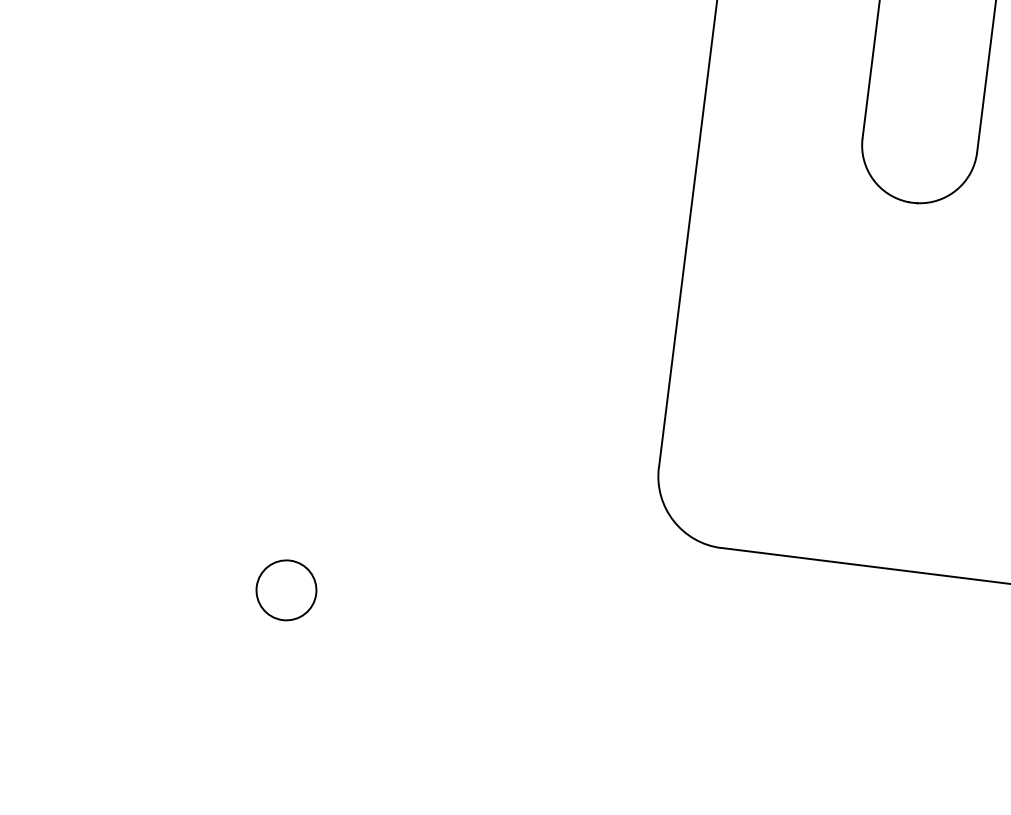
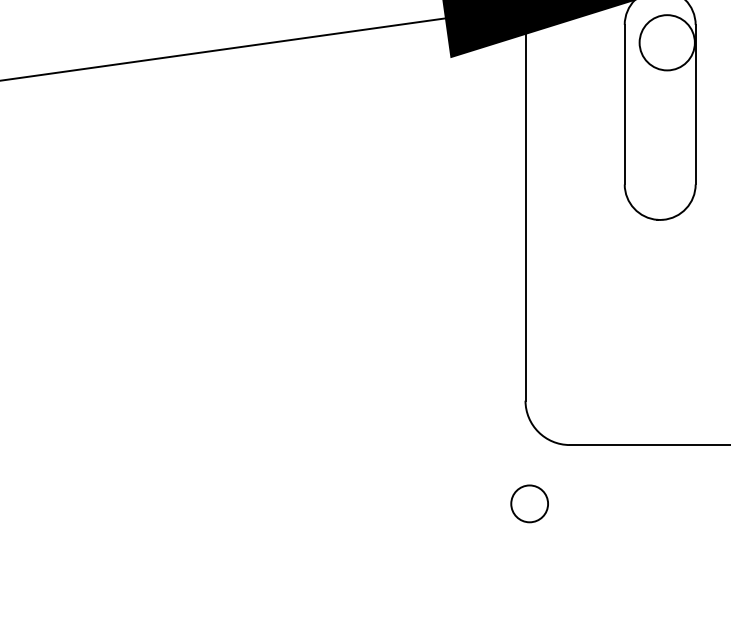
circle: (286, 589) -> (529, 503), moved

